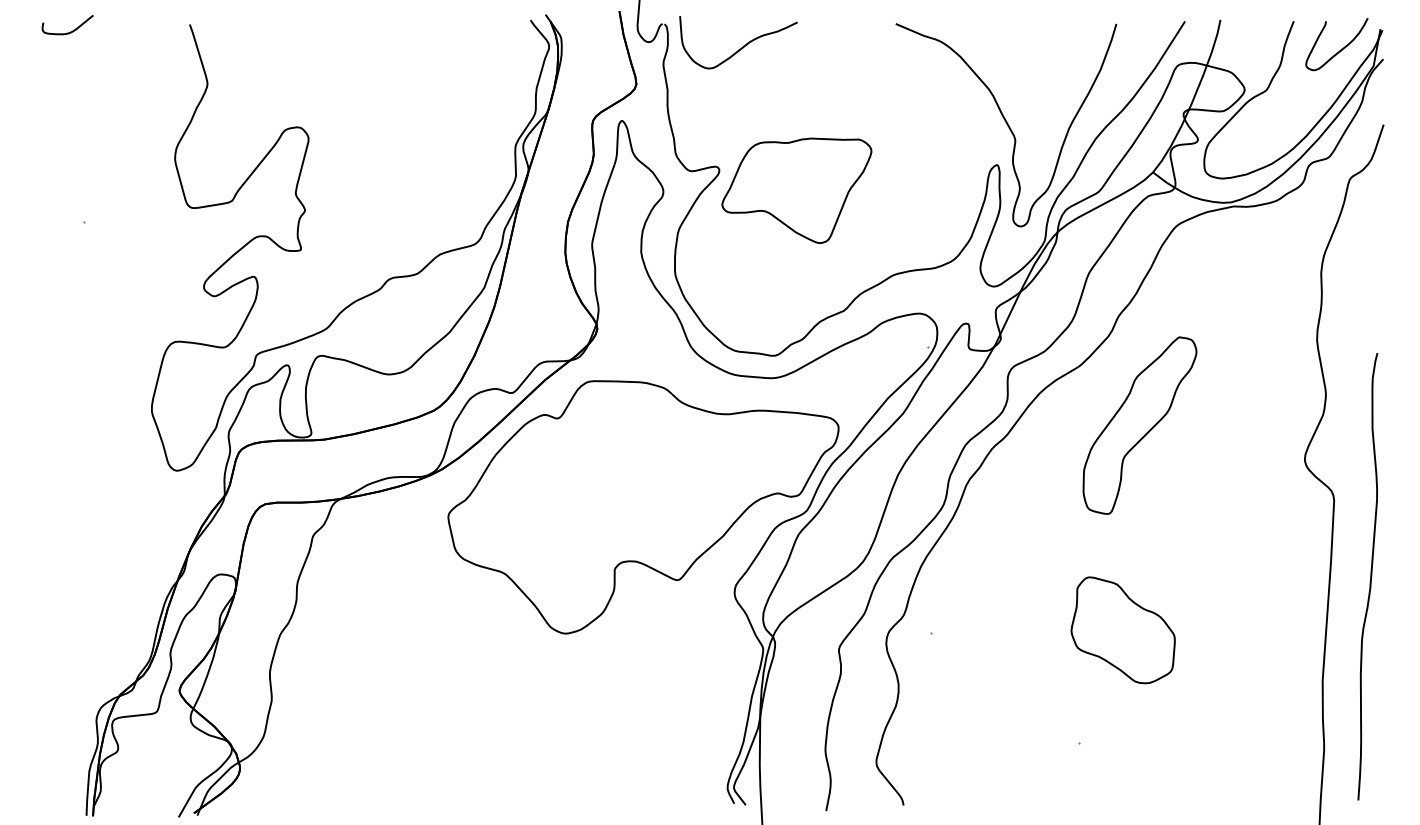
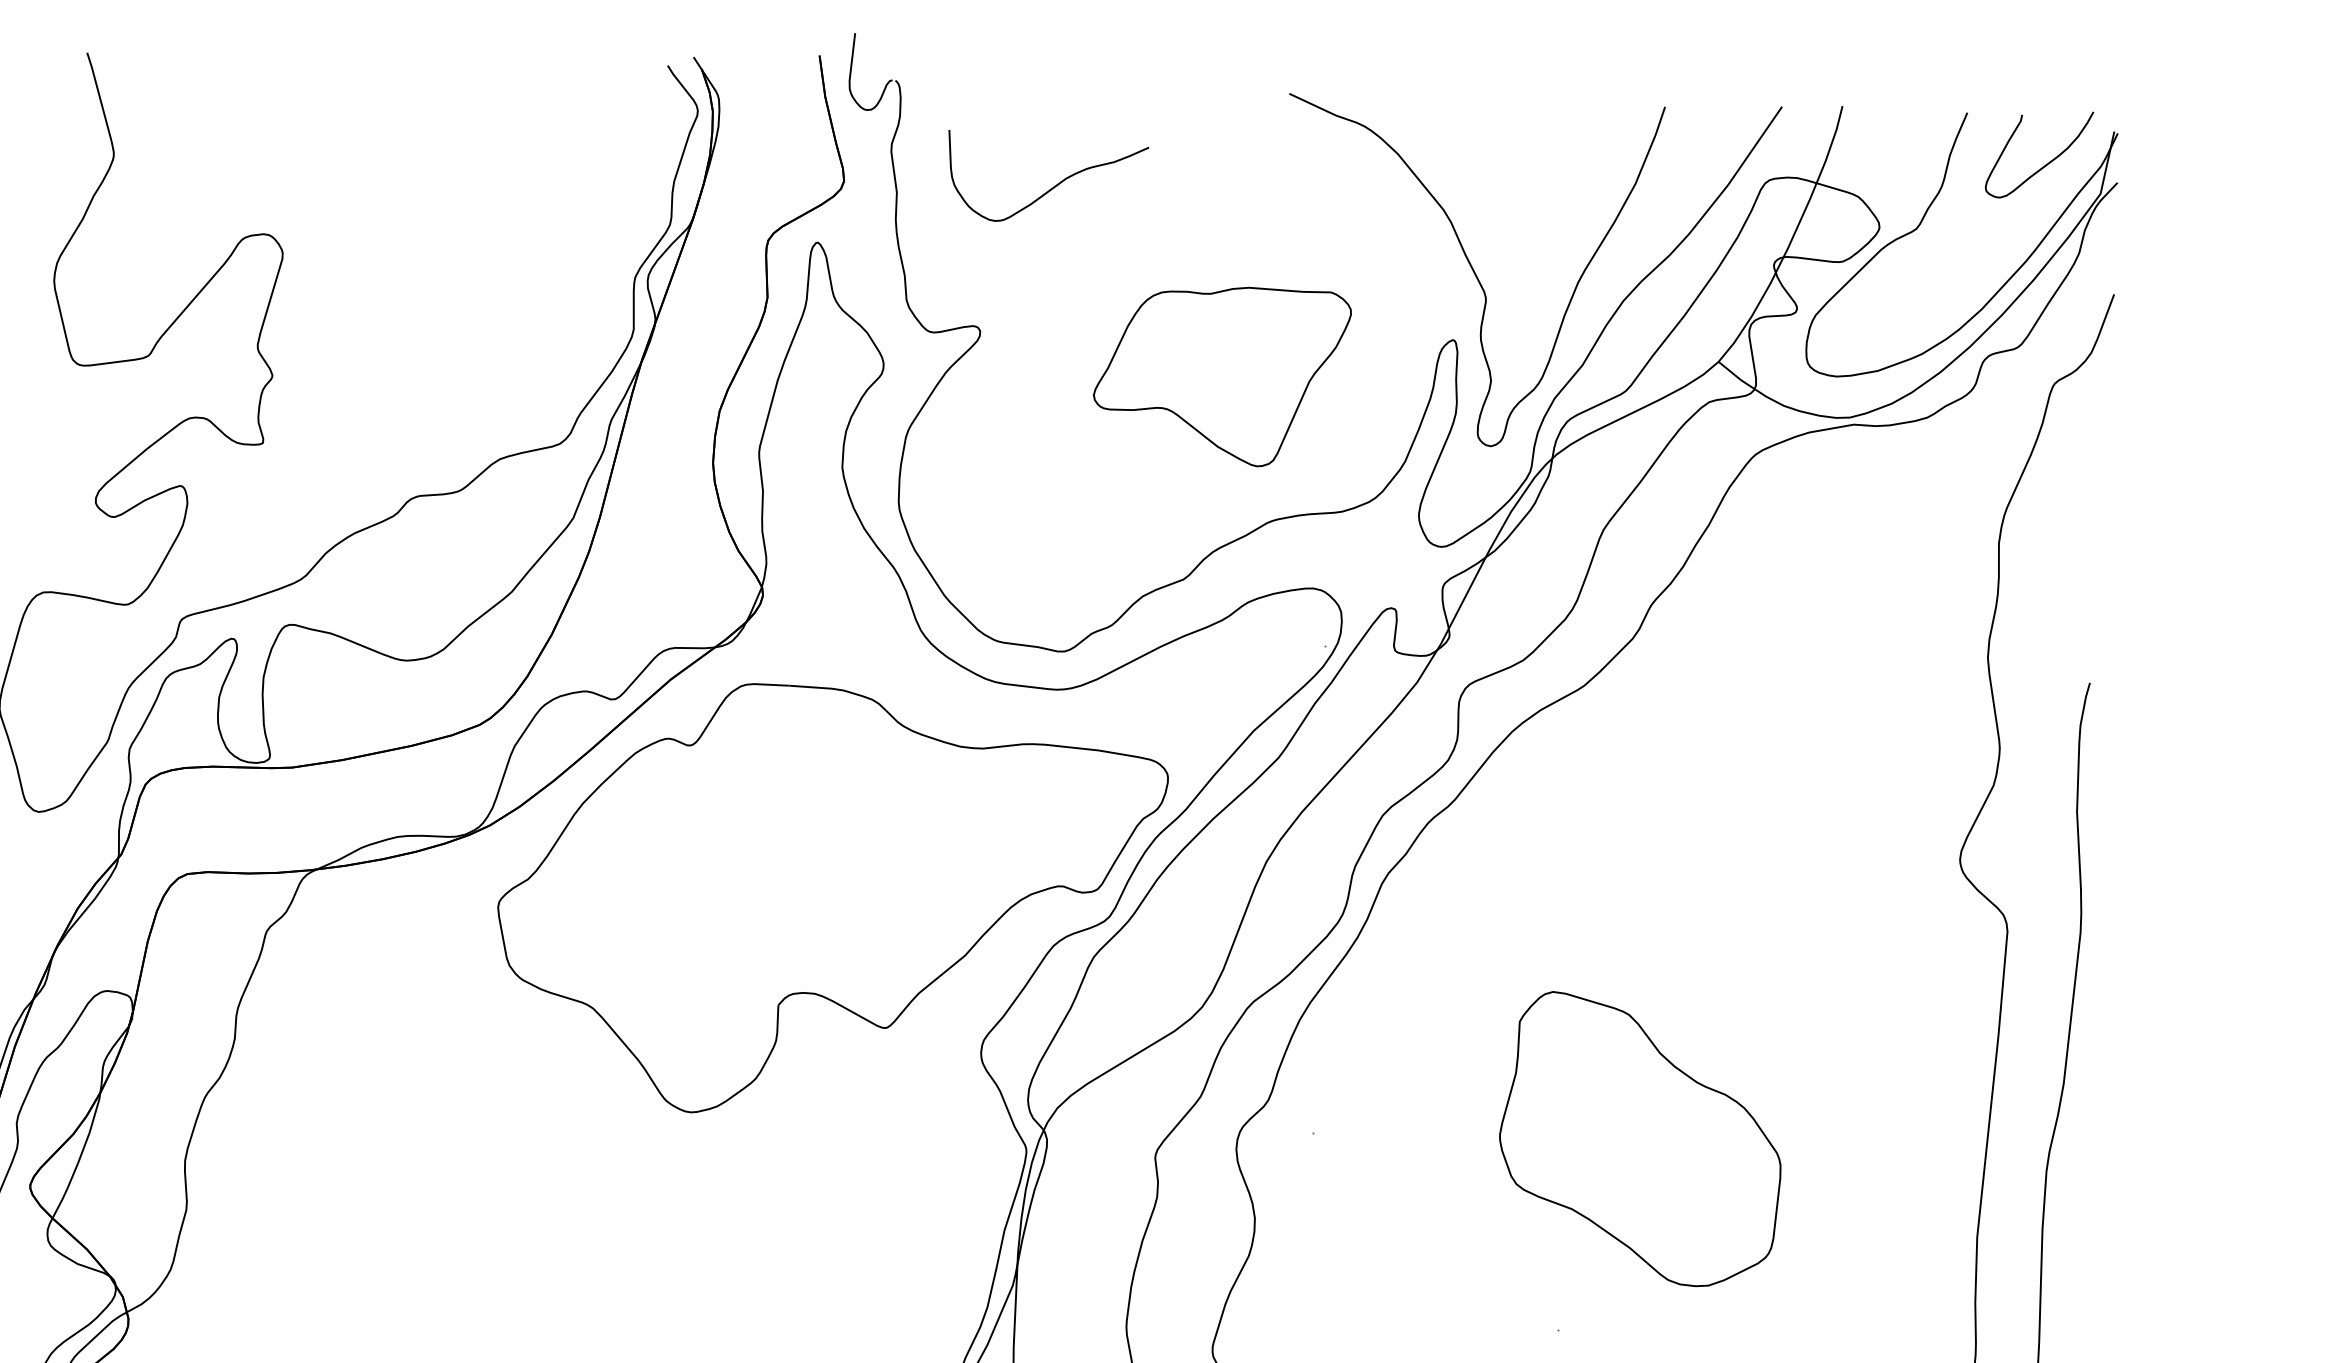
curve: (742, 46) -> (1053, 185), moved
part: (796, 190) -> (1221, 375), moved
part: (1139, 425) -> (1680, 792), removed
part: (1122, 630) -> (1639, 1140), size x1.6

